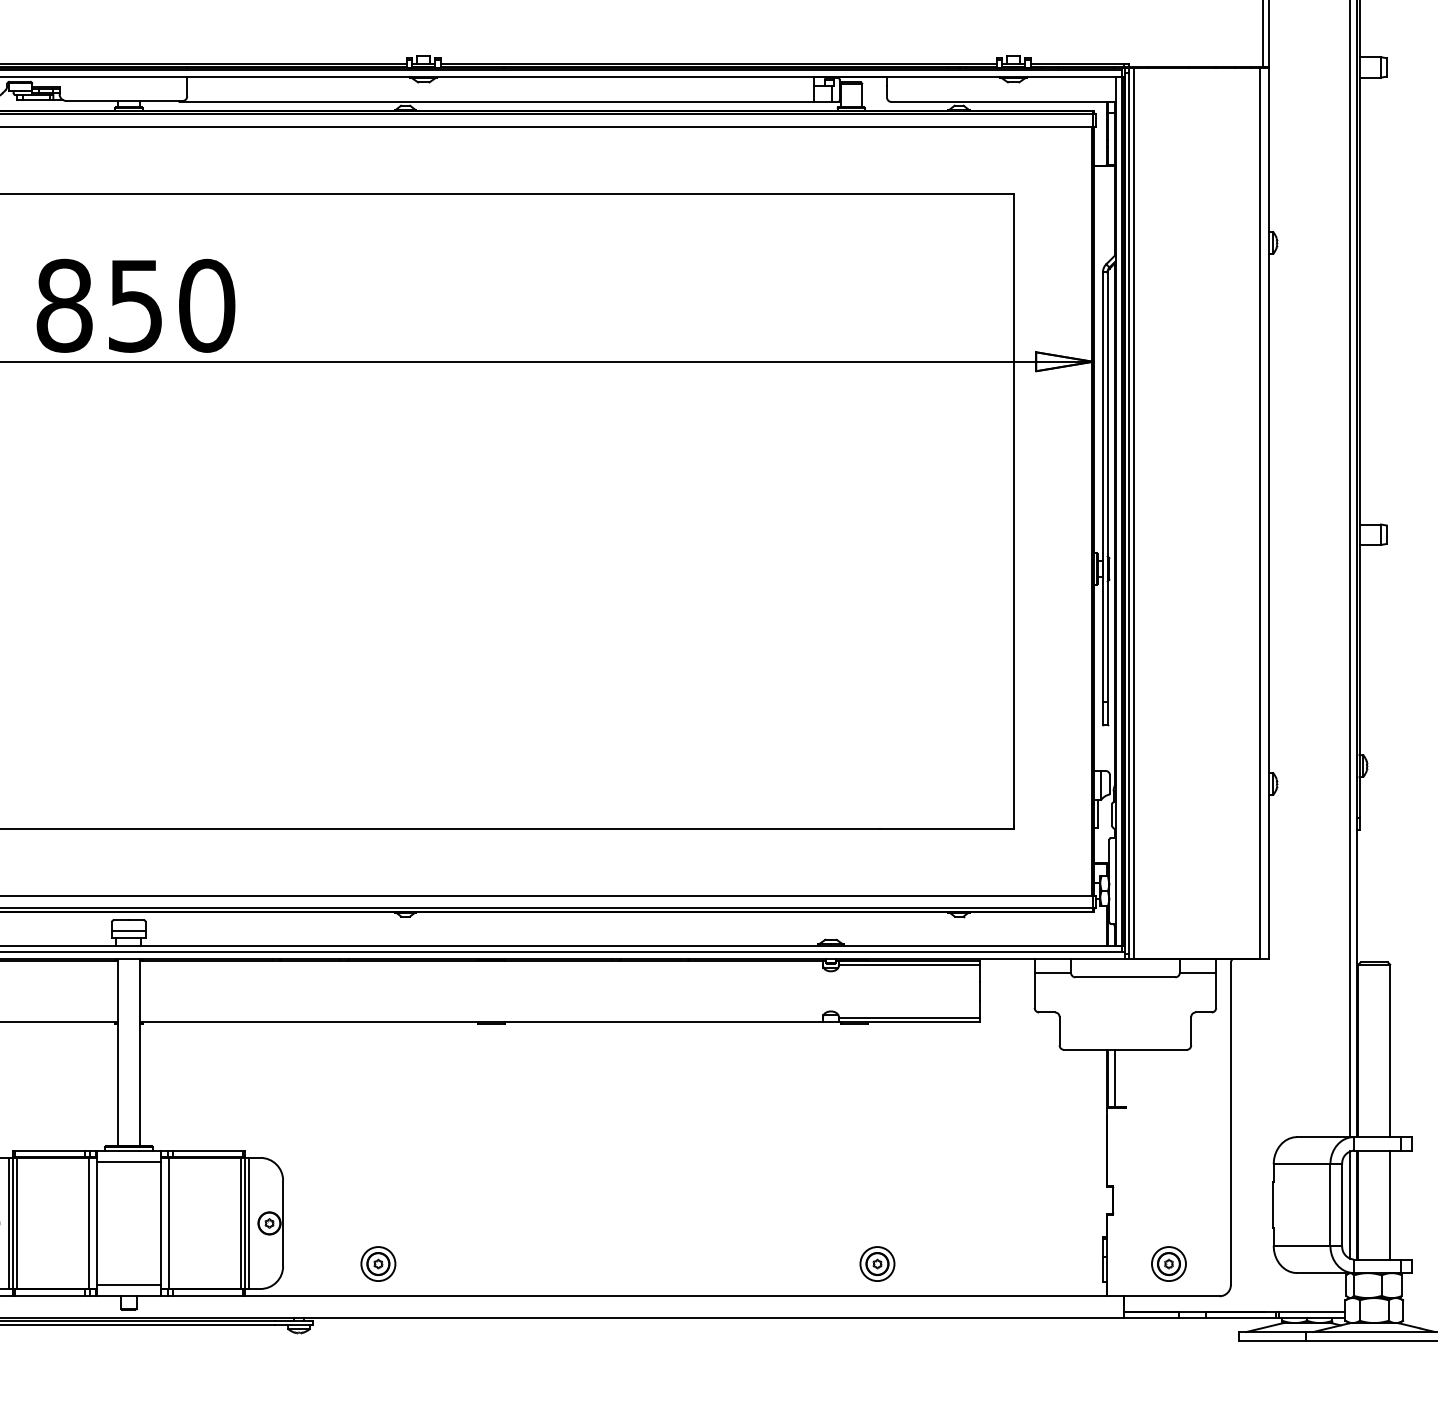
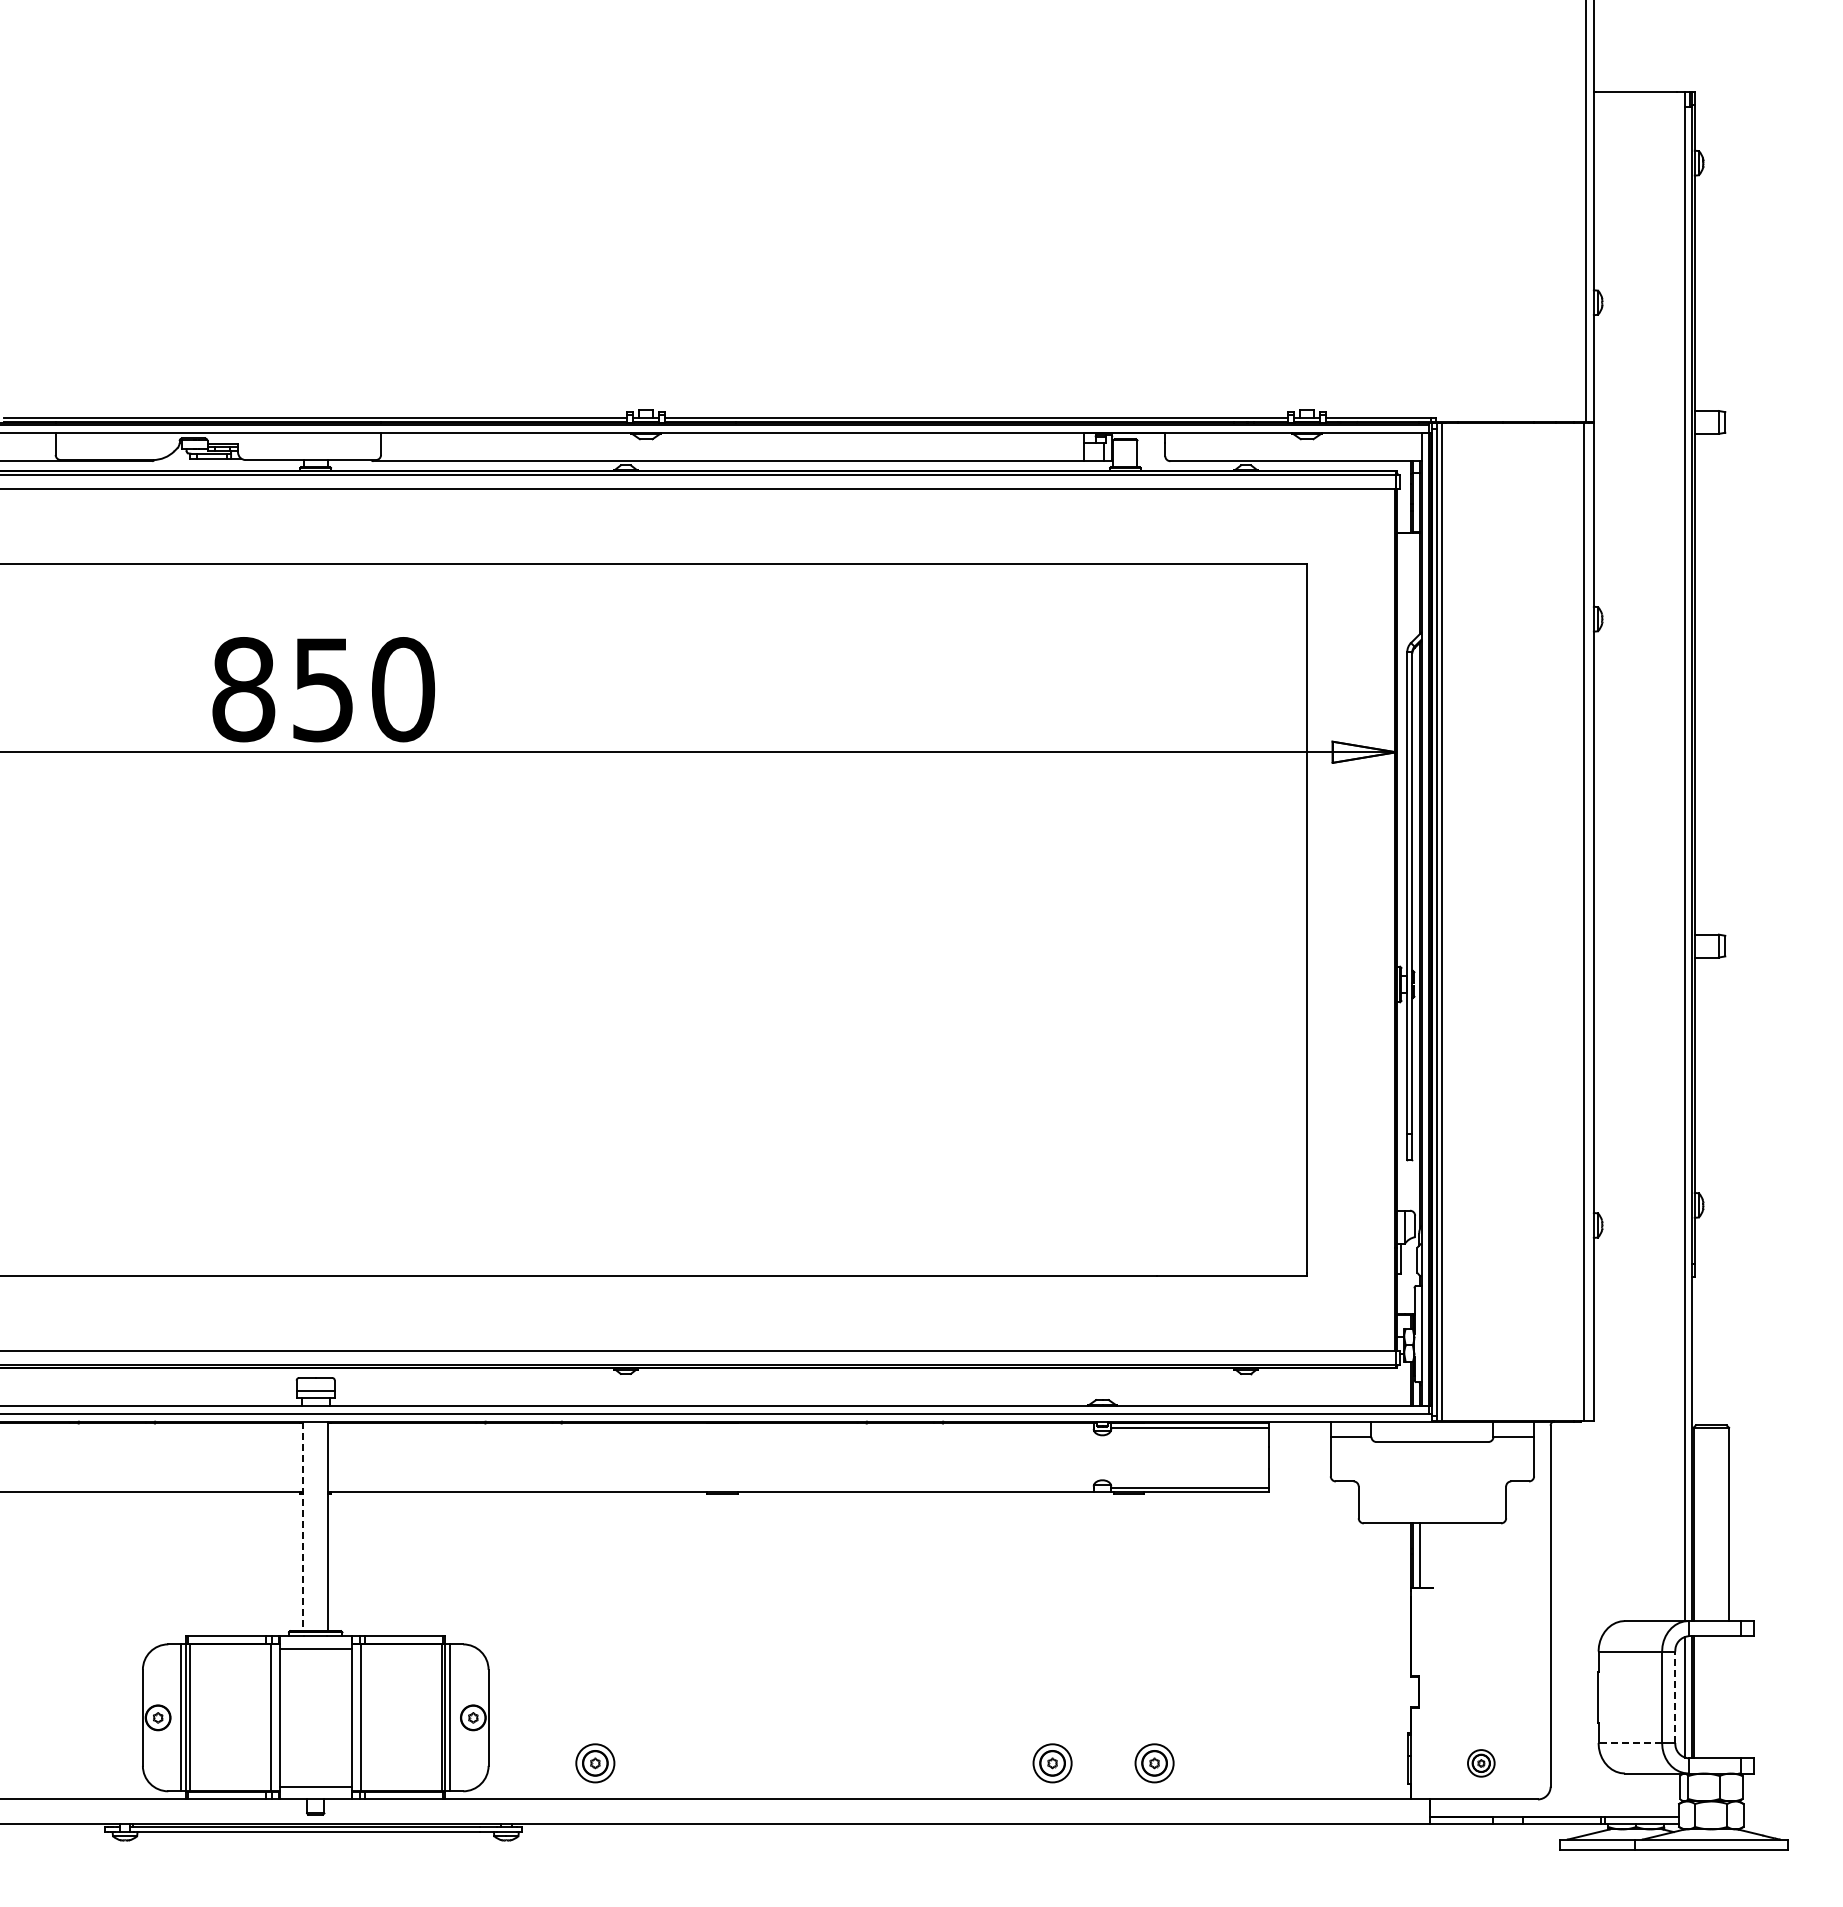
line: (117, 1052) -> (303, 1526), solid -> dashed
line: (1342, 1205) -> (1675, 1697), solid -> dashed
line: (1390, 1205) -> (1729, 1697), removed
line: (1302, 1246) -> (1630, 1743), solid -> dashed
part: (786, 1264) -> (1052, 1763), added
part: (1169, 1264) -> (1481, 1763), size x0.7

